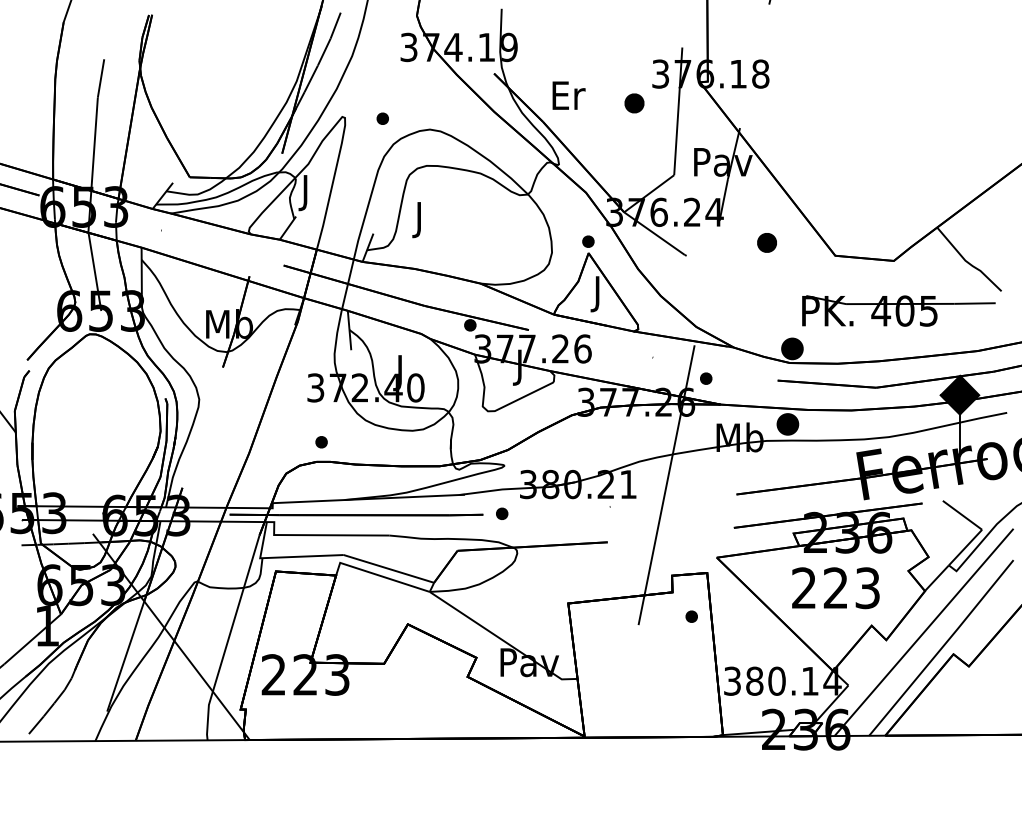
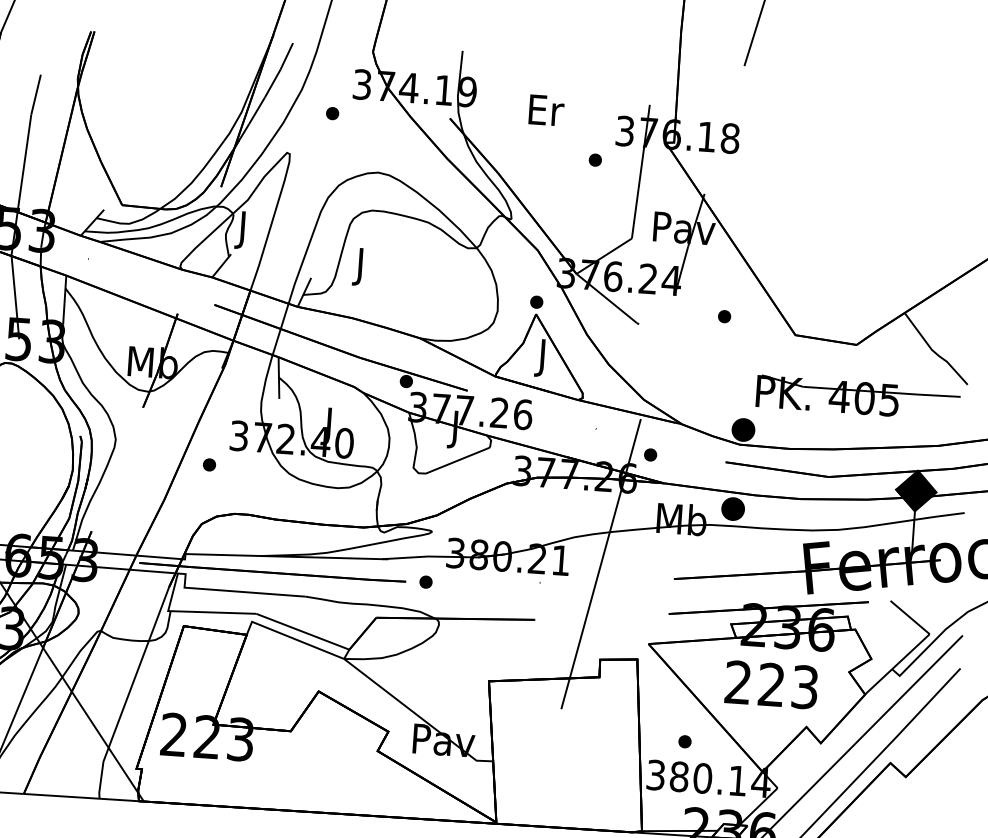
text: (568, 95) -> (546, 110), moved
part: (634, 103) -> (595, 160), size x0.62
part: (382, 118) -> (332, 113), moved
part: (766, 242) -> (724, 316), size x0.62
part: (321, 442) -> (209, 465), moved
part: (691, 616) -> (684, 741), moved

